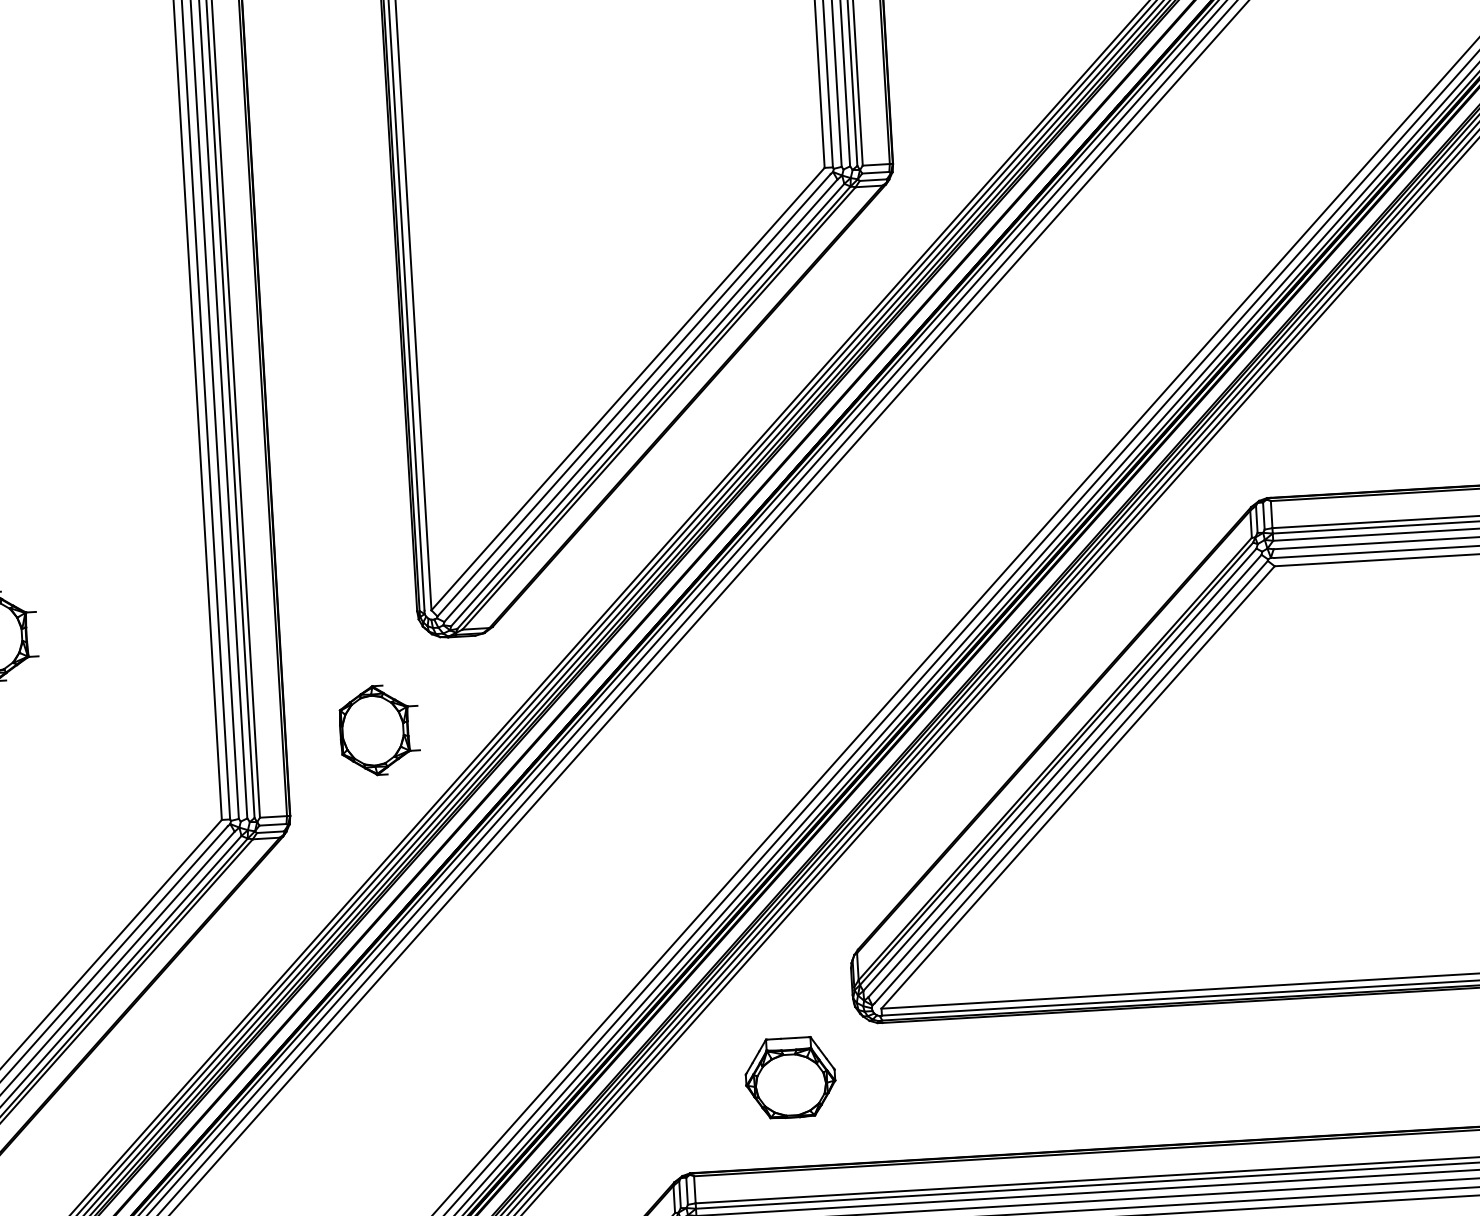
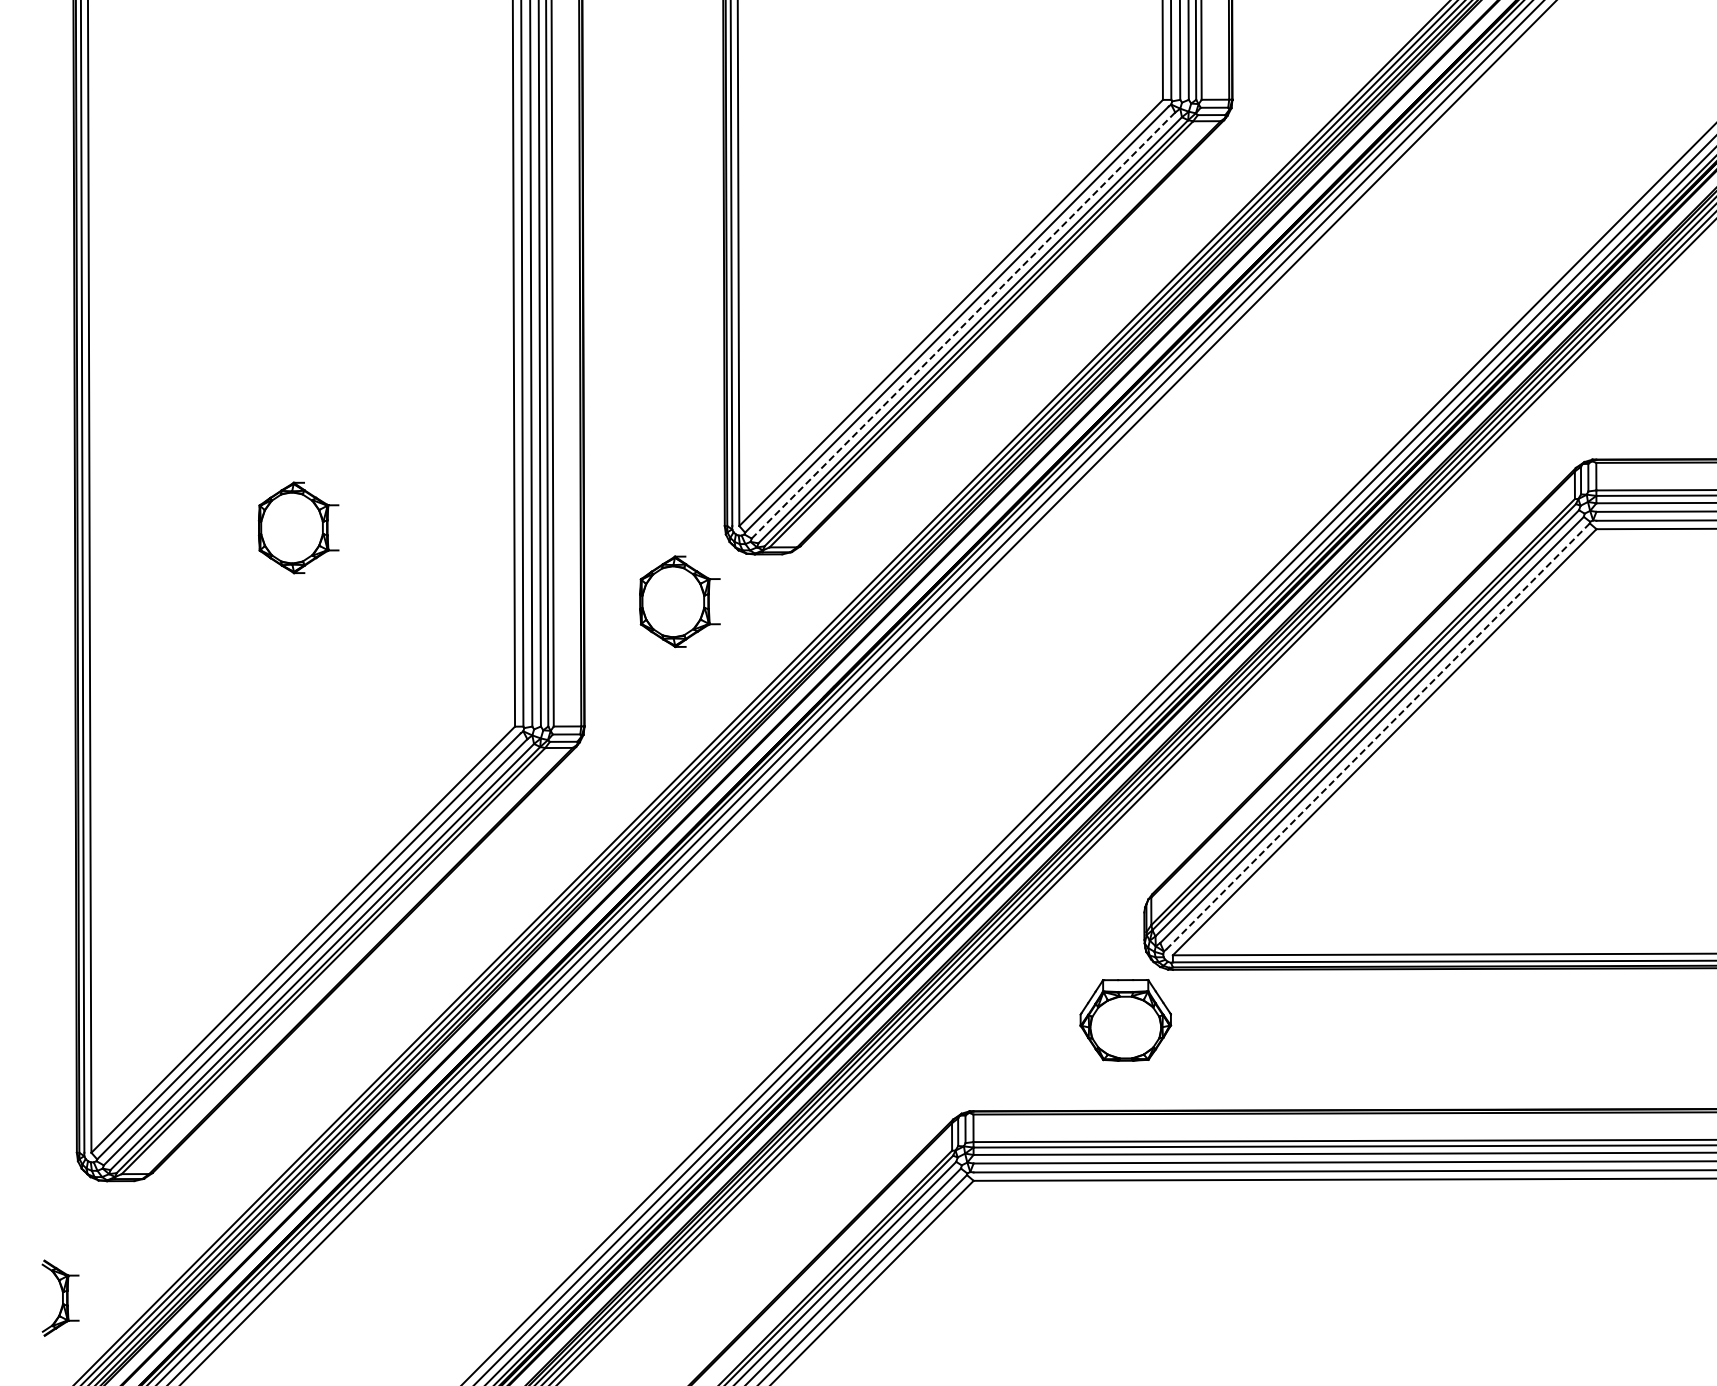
line: (640, 400) -> (963, 325), solid -> dashed
part: (379, 730) -> (679, 601), moved
line: (1071, 782) -> (1378, 736), solid -> dashed
part: (790, 1078) -> (1125, 1020), moved

